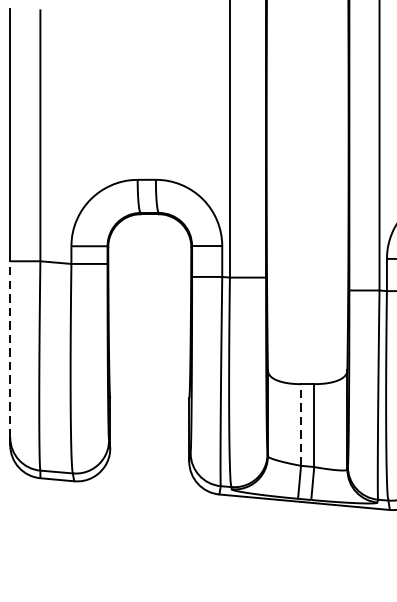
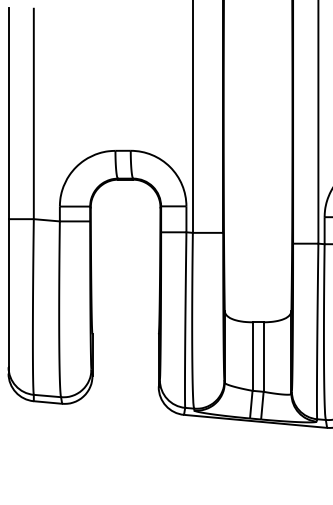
line: (10, 348) -> (8, 292), dashed -> solid
line: (300, 424) -> (252, 356), dashed -> solid

